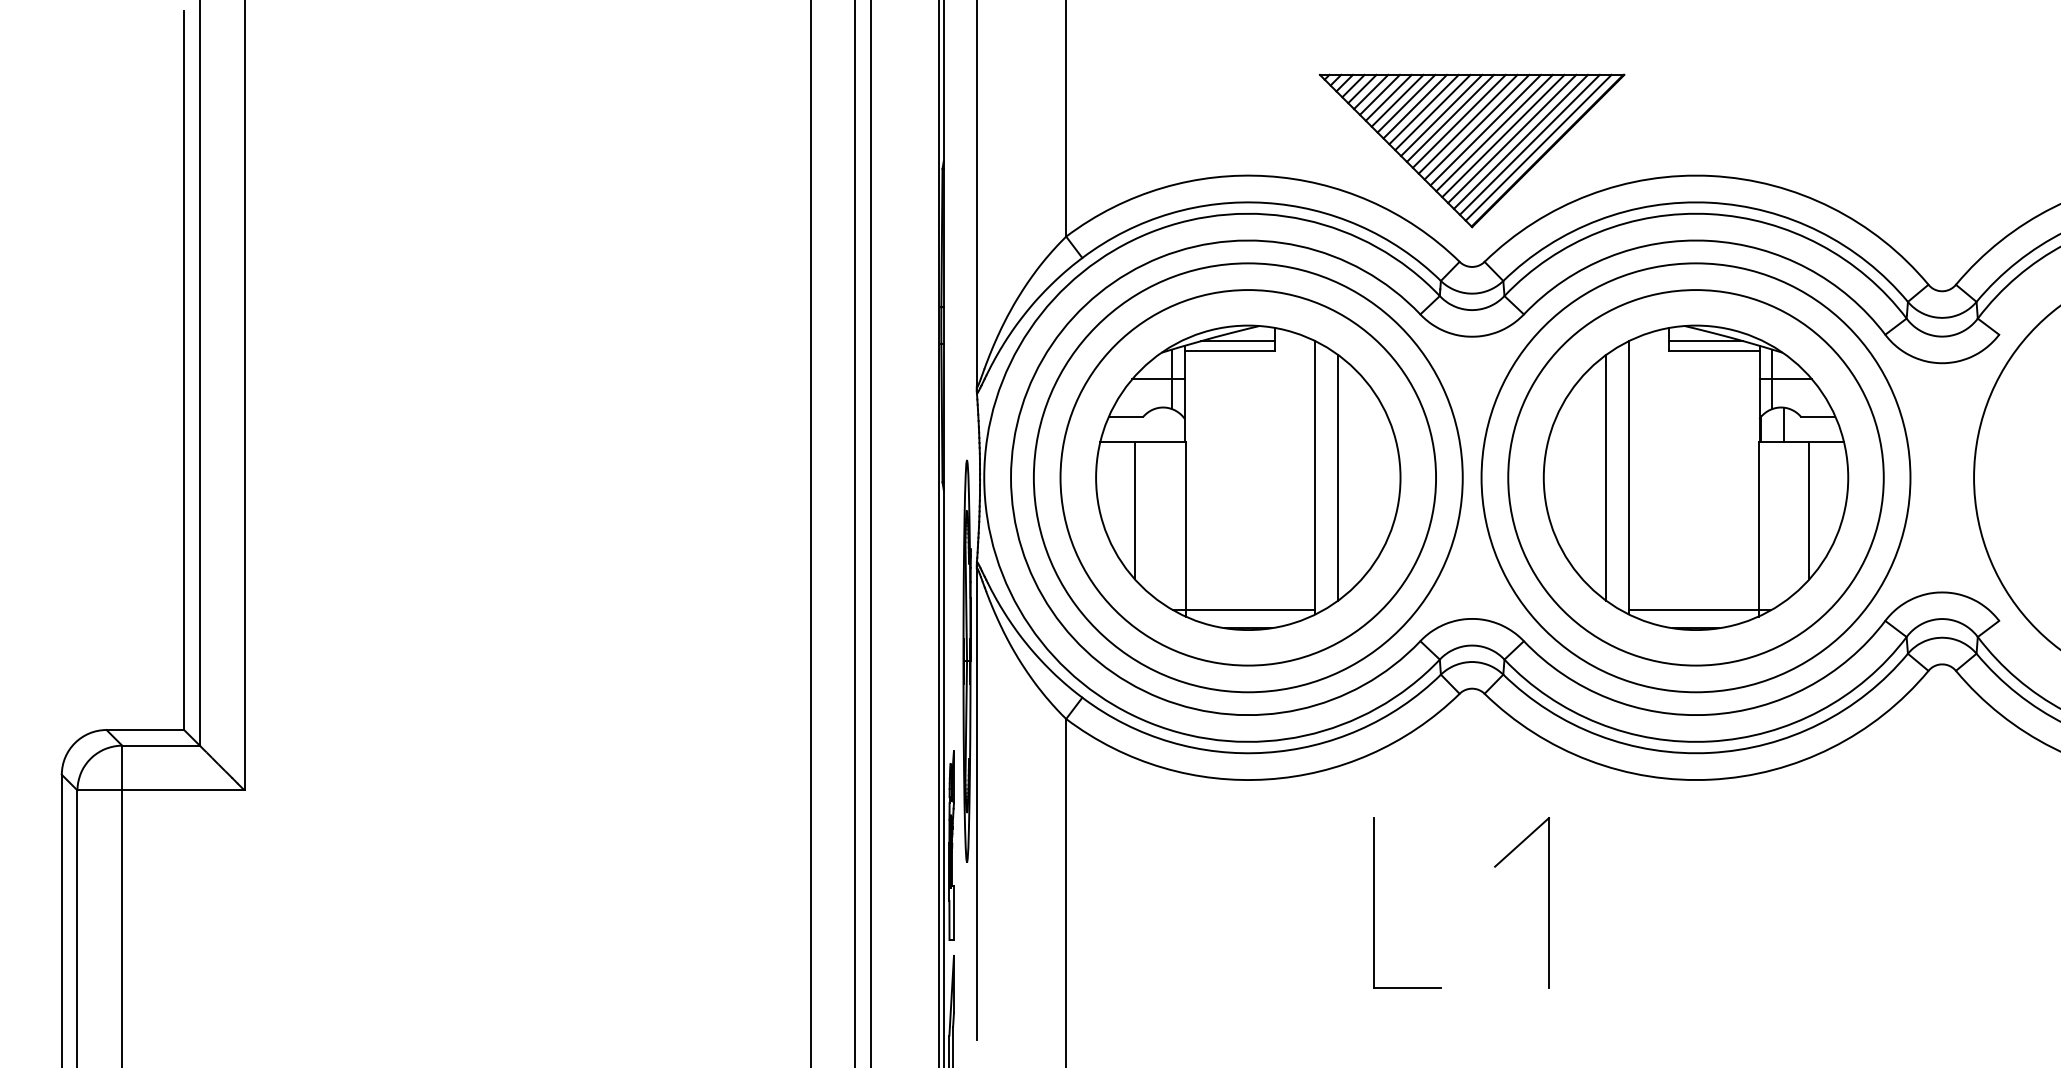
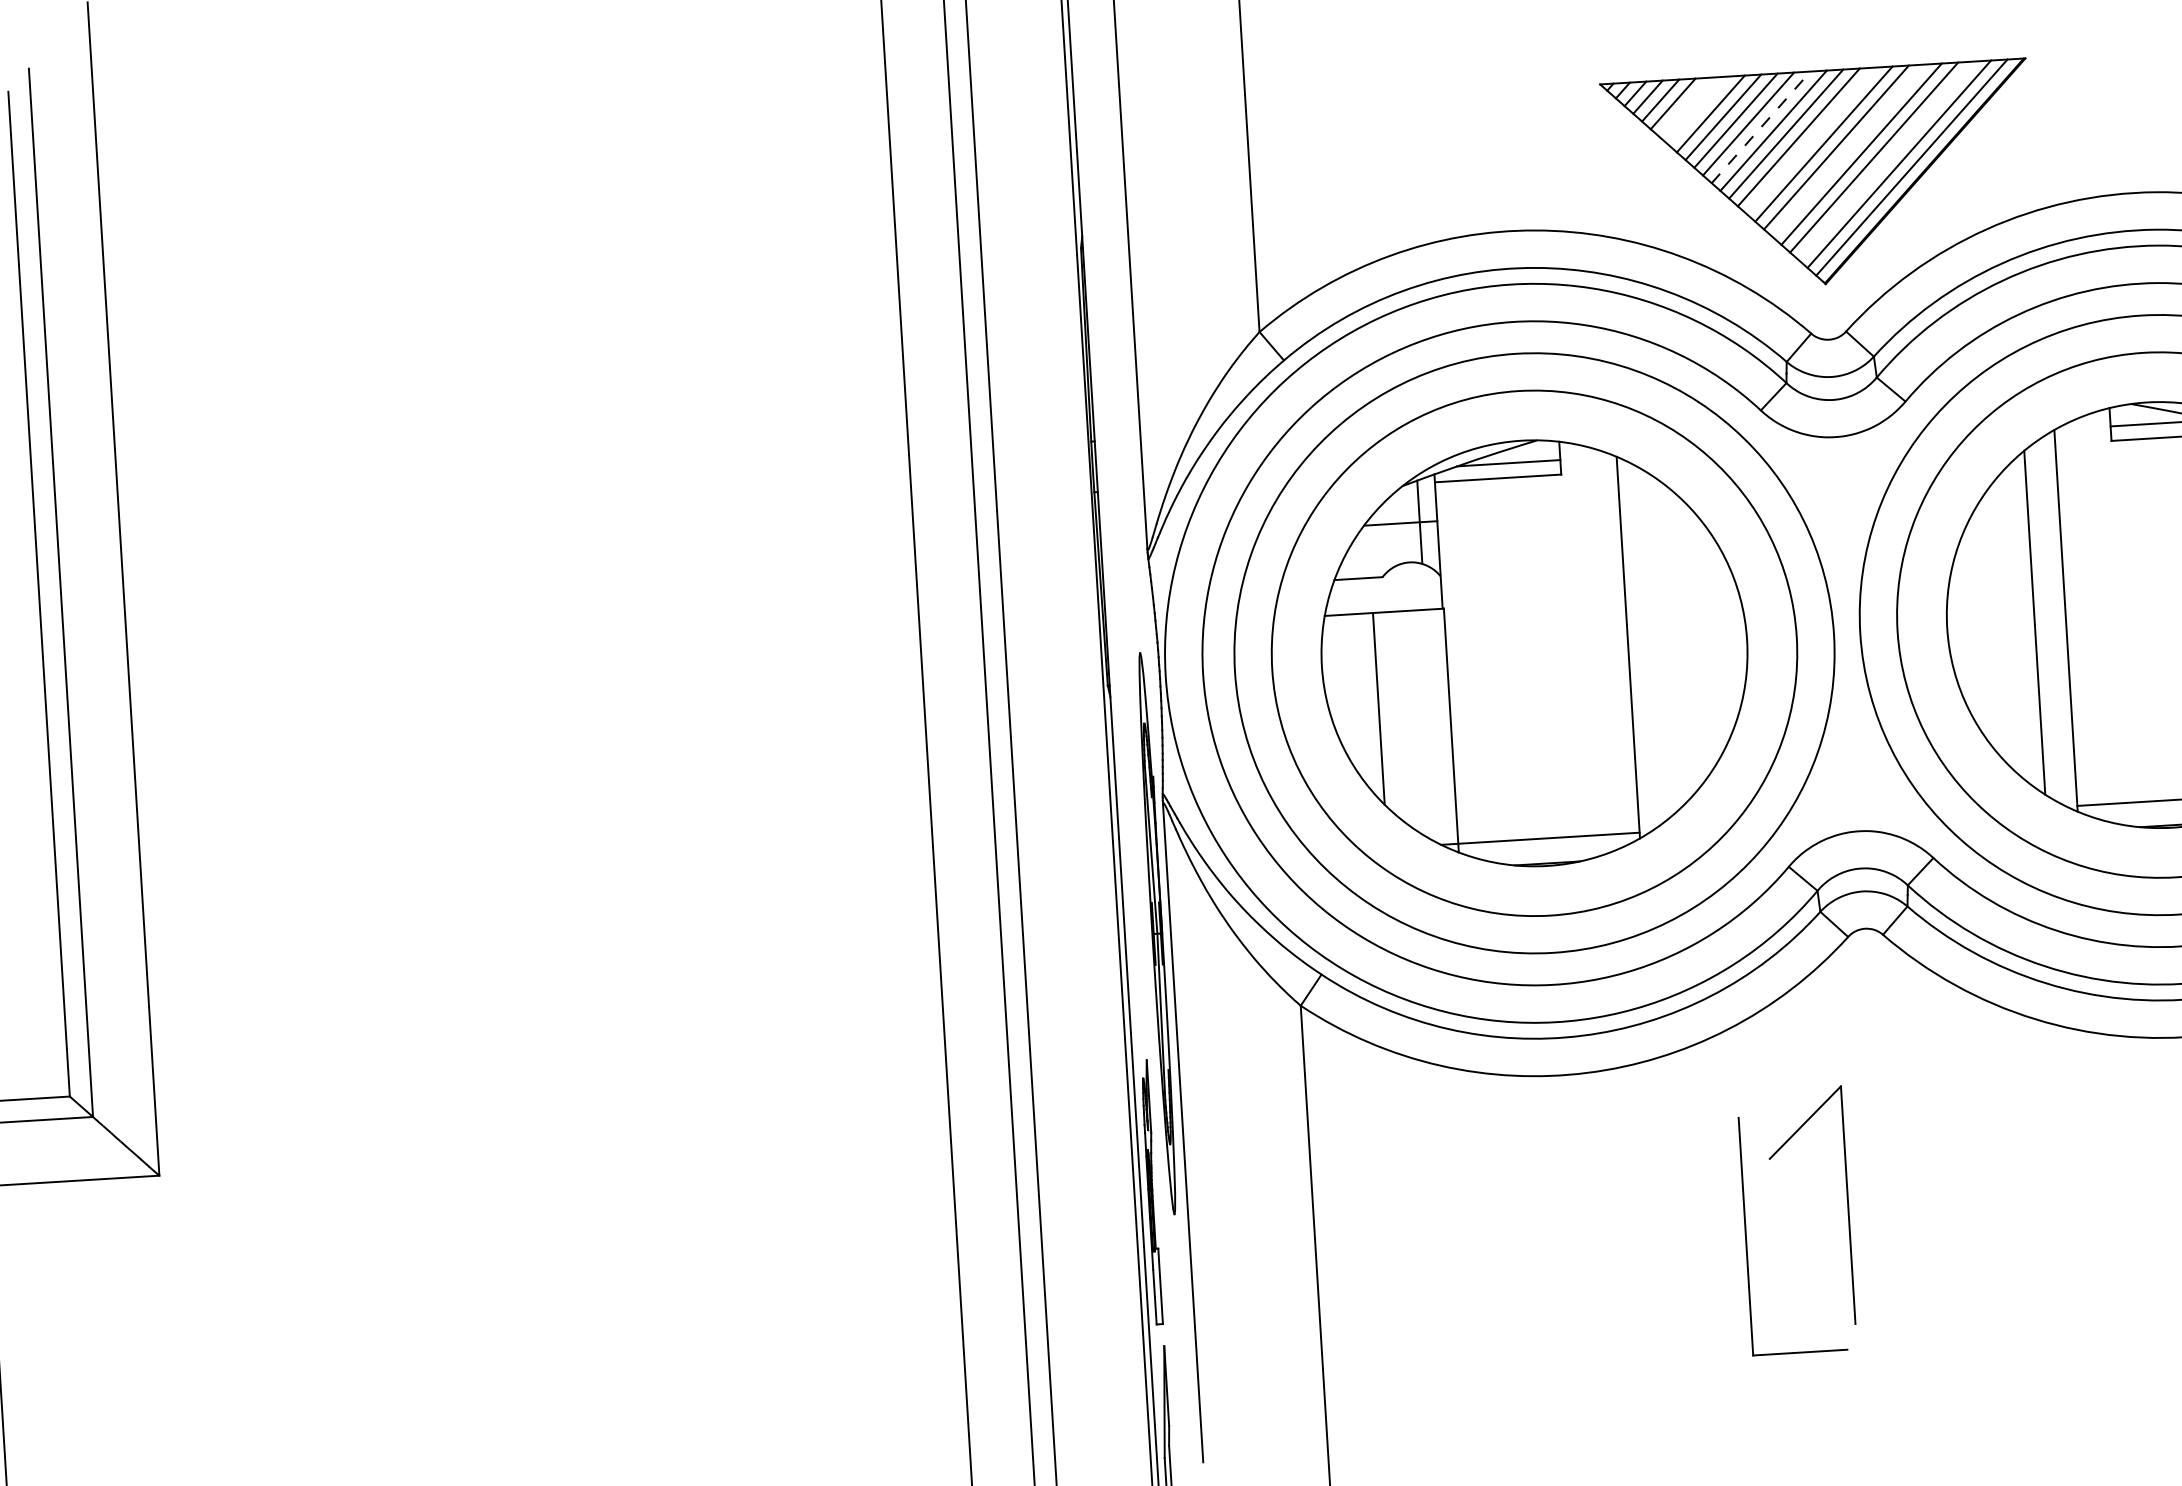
line: (1379, 94) -> (1685, 106), removed
line: (1388, 97) -> (1697, 110), removed
line: (1433, 112) -> (1761, 127), solid -> dashed
line: (1467, 123) -> (1810, 139), removed
line: (1494, 132) -> (1848, 149), removed
line: (1520, 141) -> (1885, 160), removed
line: (1337, 477) -> (1659, 645), removed
part: (1548, 902) -> (1847, 1204), moved

